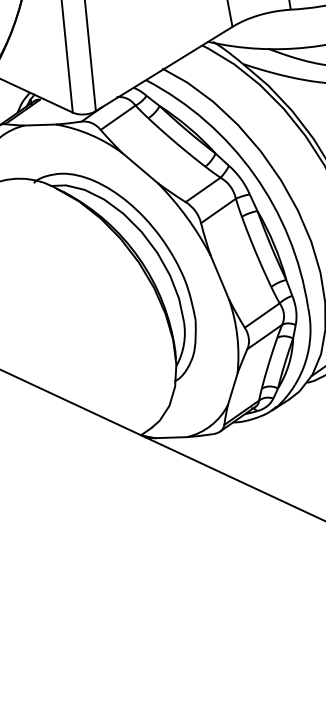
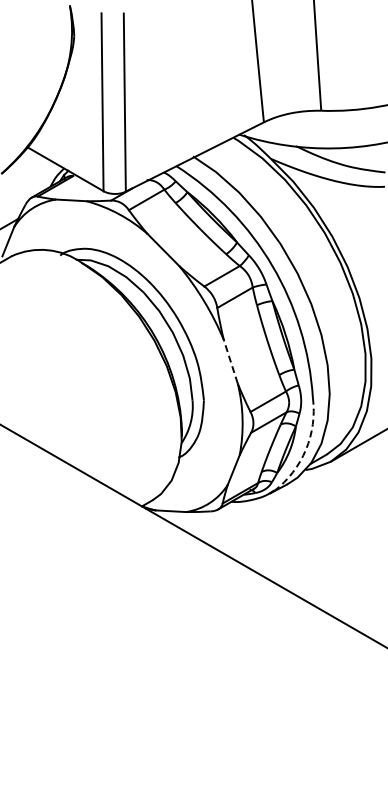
line: (219, 277) -> (230, 361), solid -> dashed
arc: (305, 361) -> (305, 449), solid -> dashed

